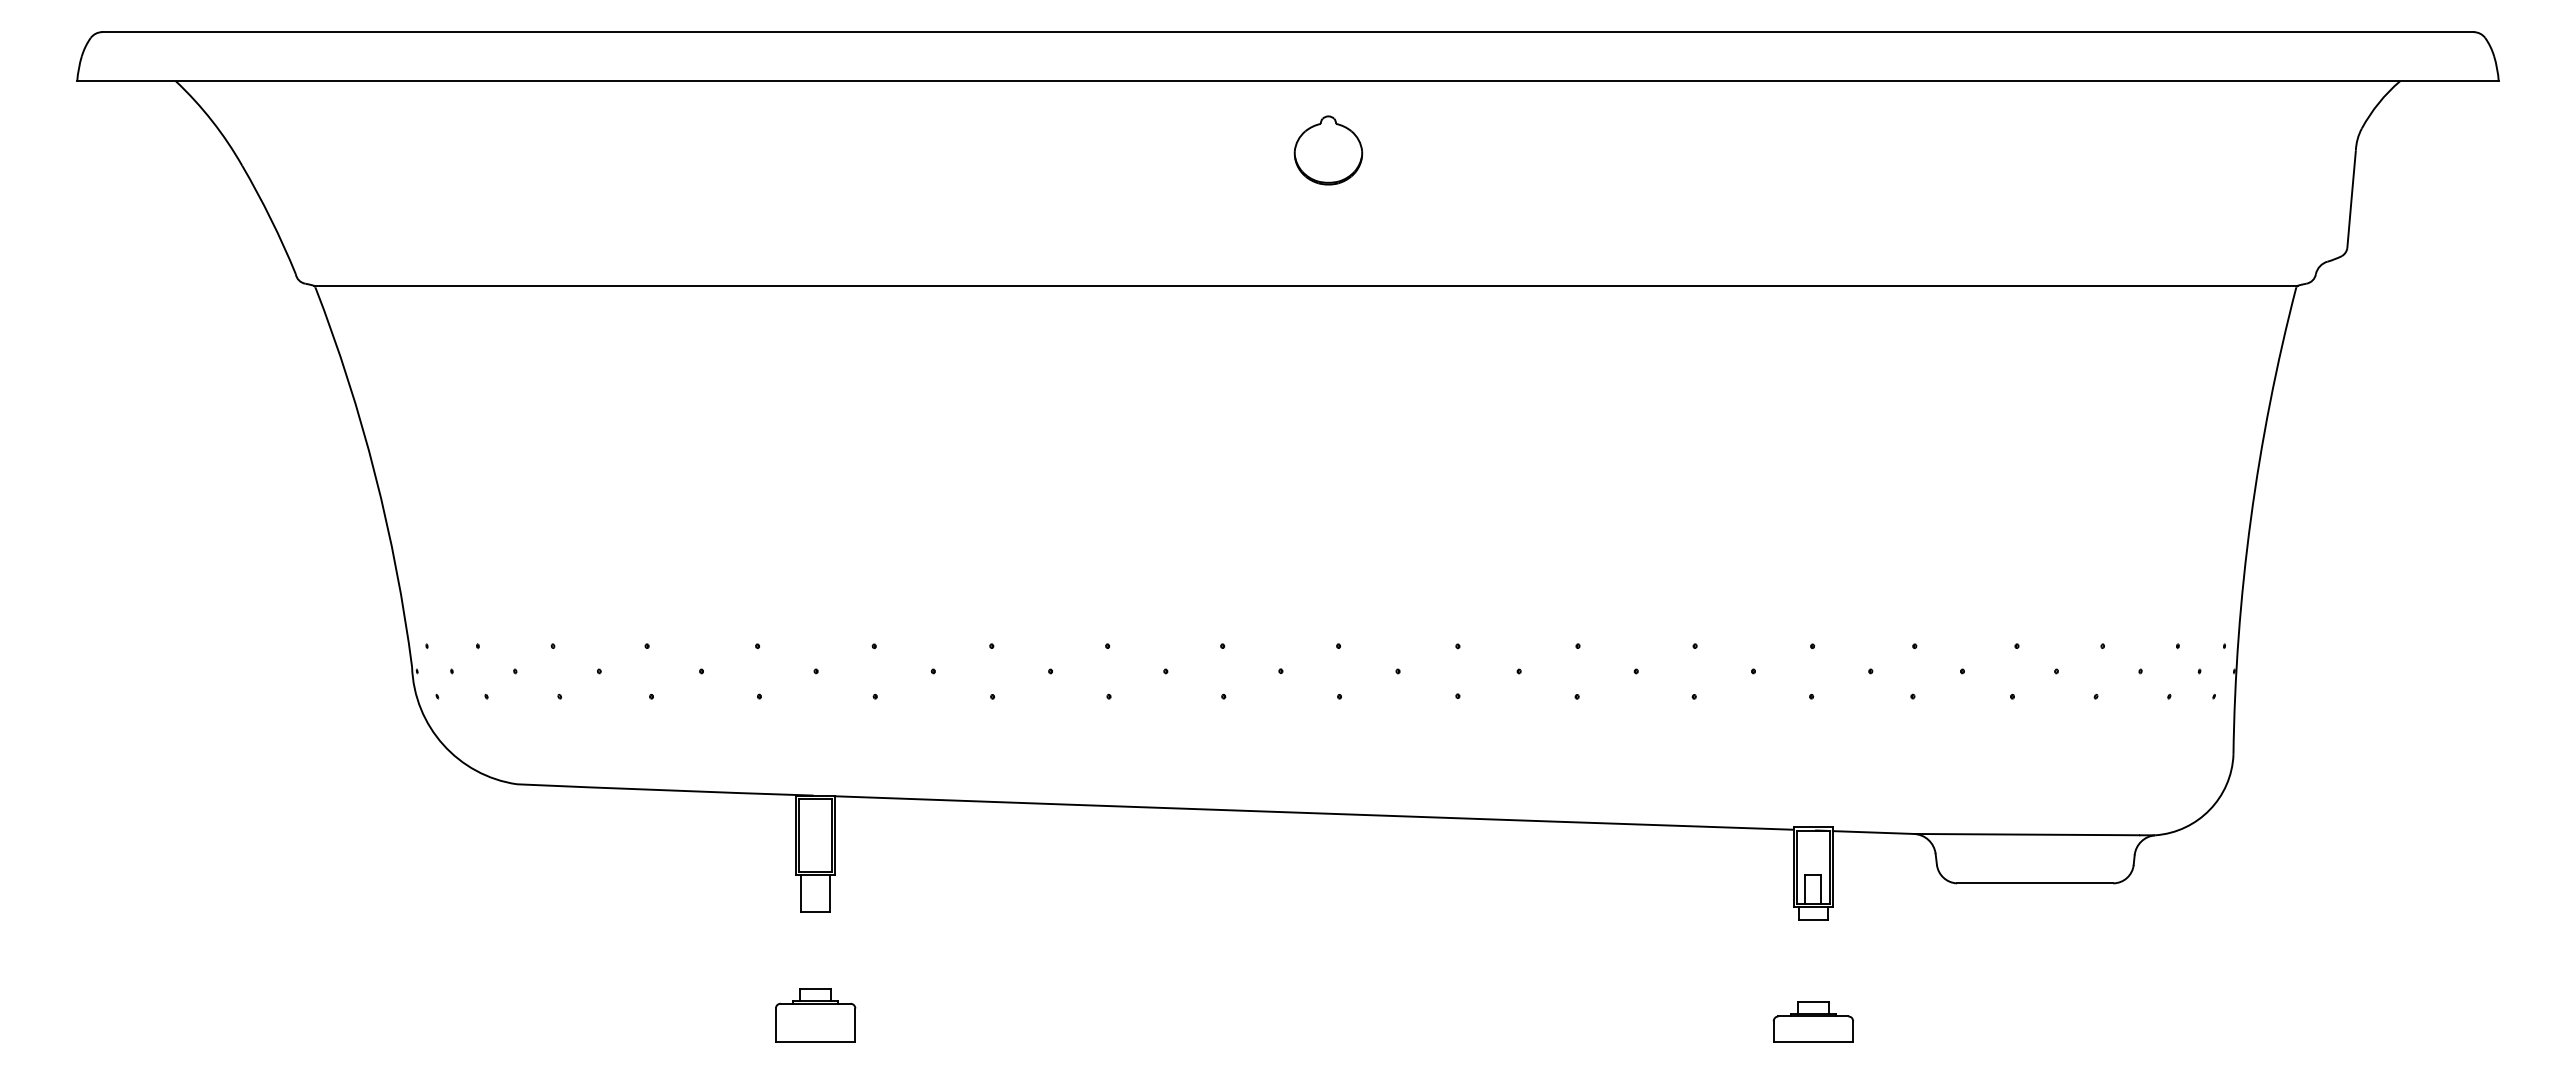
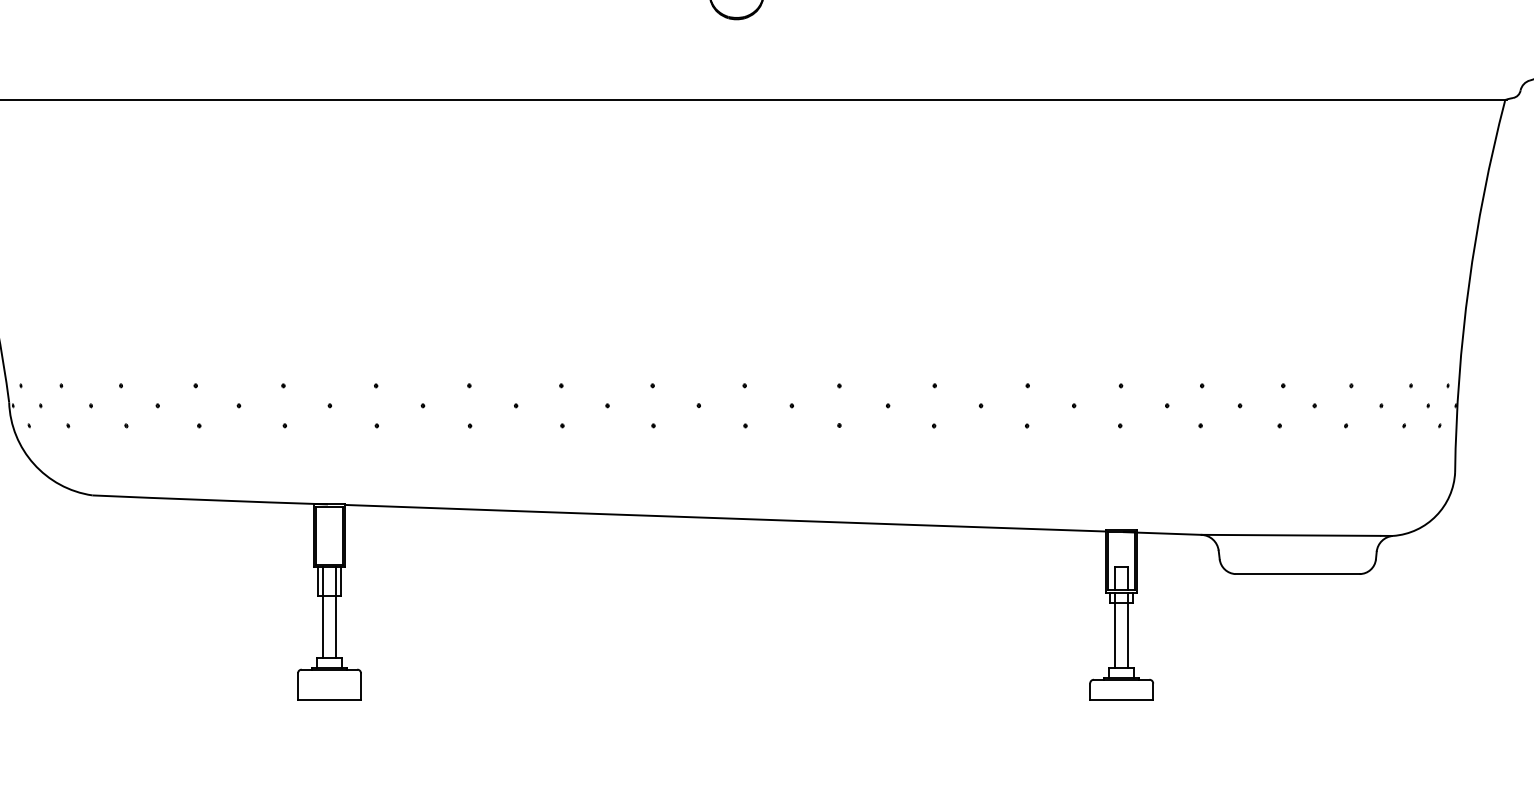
line: (807, 932) -> (323, 613), added
line: (823, 932) -> (335, 613), added
line: (1805, 953) -> (1115, 629), added
line: (1821, 953) -> (1128, 629), added

